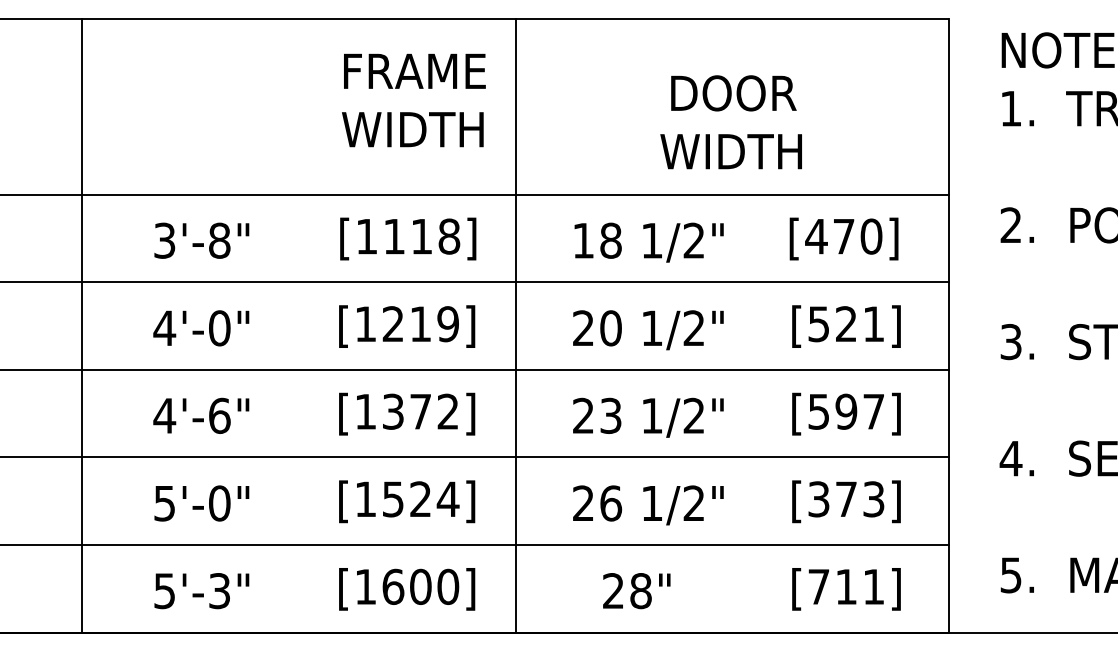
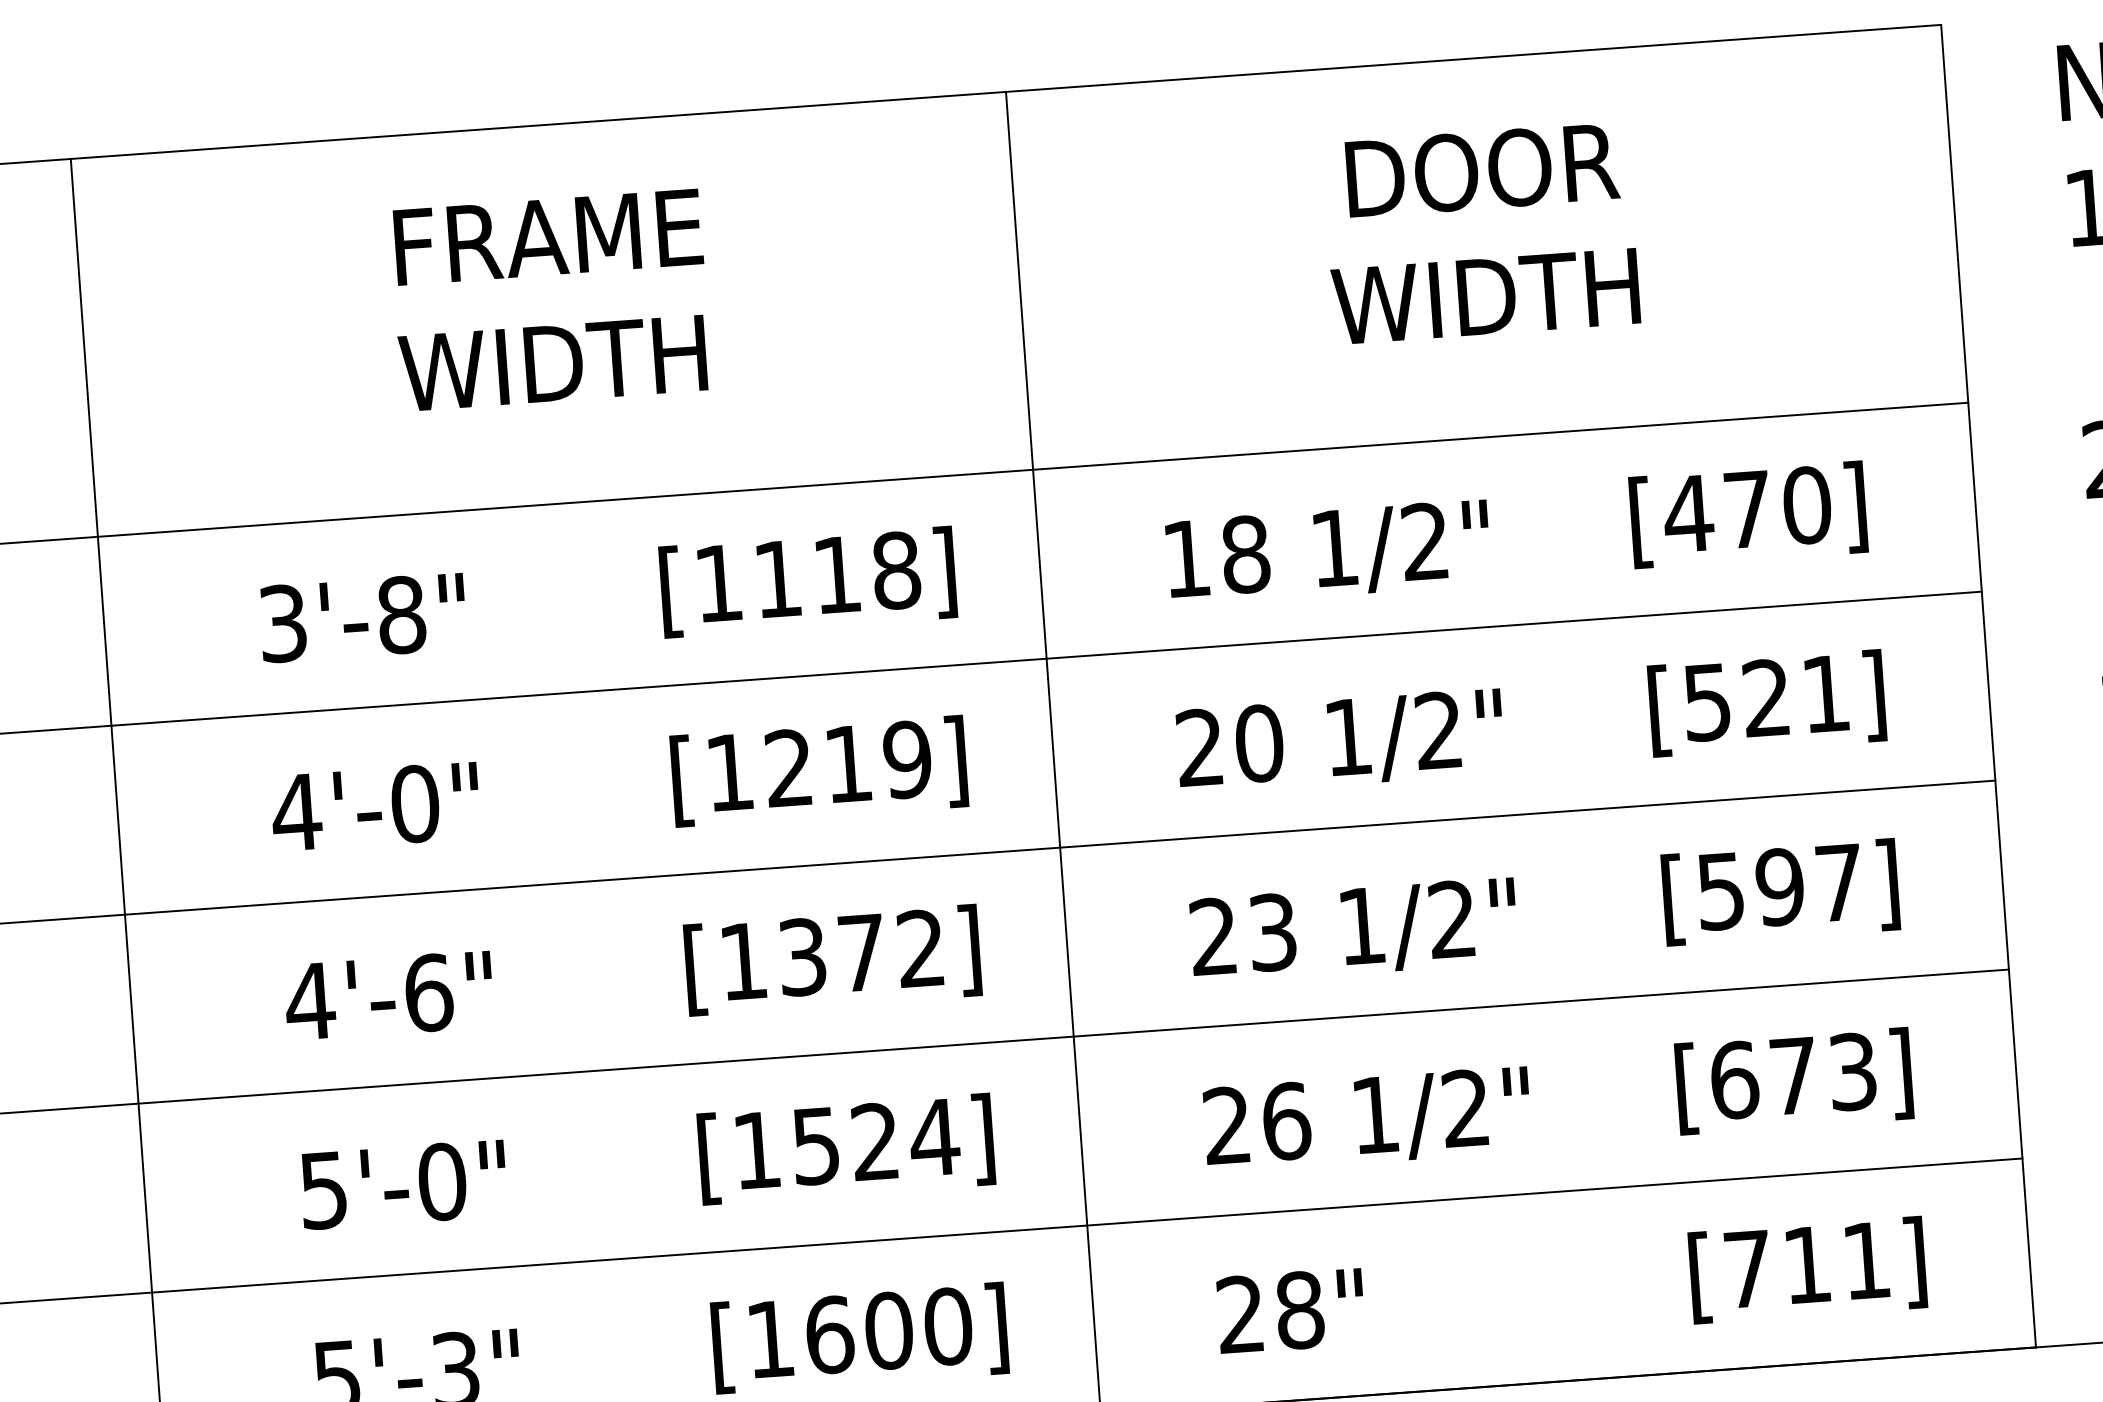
text: (413, 100) -> (549, 300), moved
text: (730, 122) -> (1479, 233), moved
text: (818, 499) -> (1733, 1080), [373] -> [673]
text: (636, 591) -> (1290, 1311), moved

